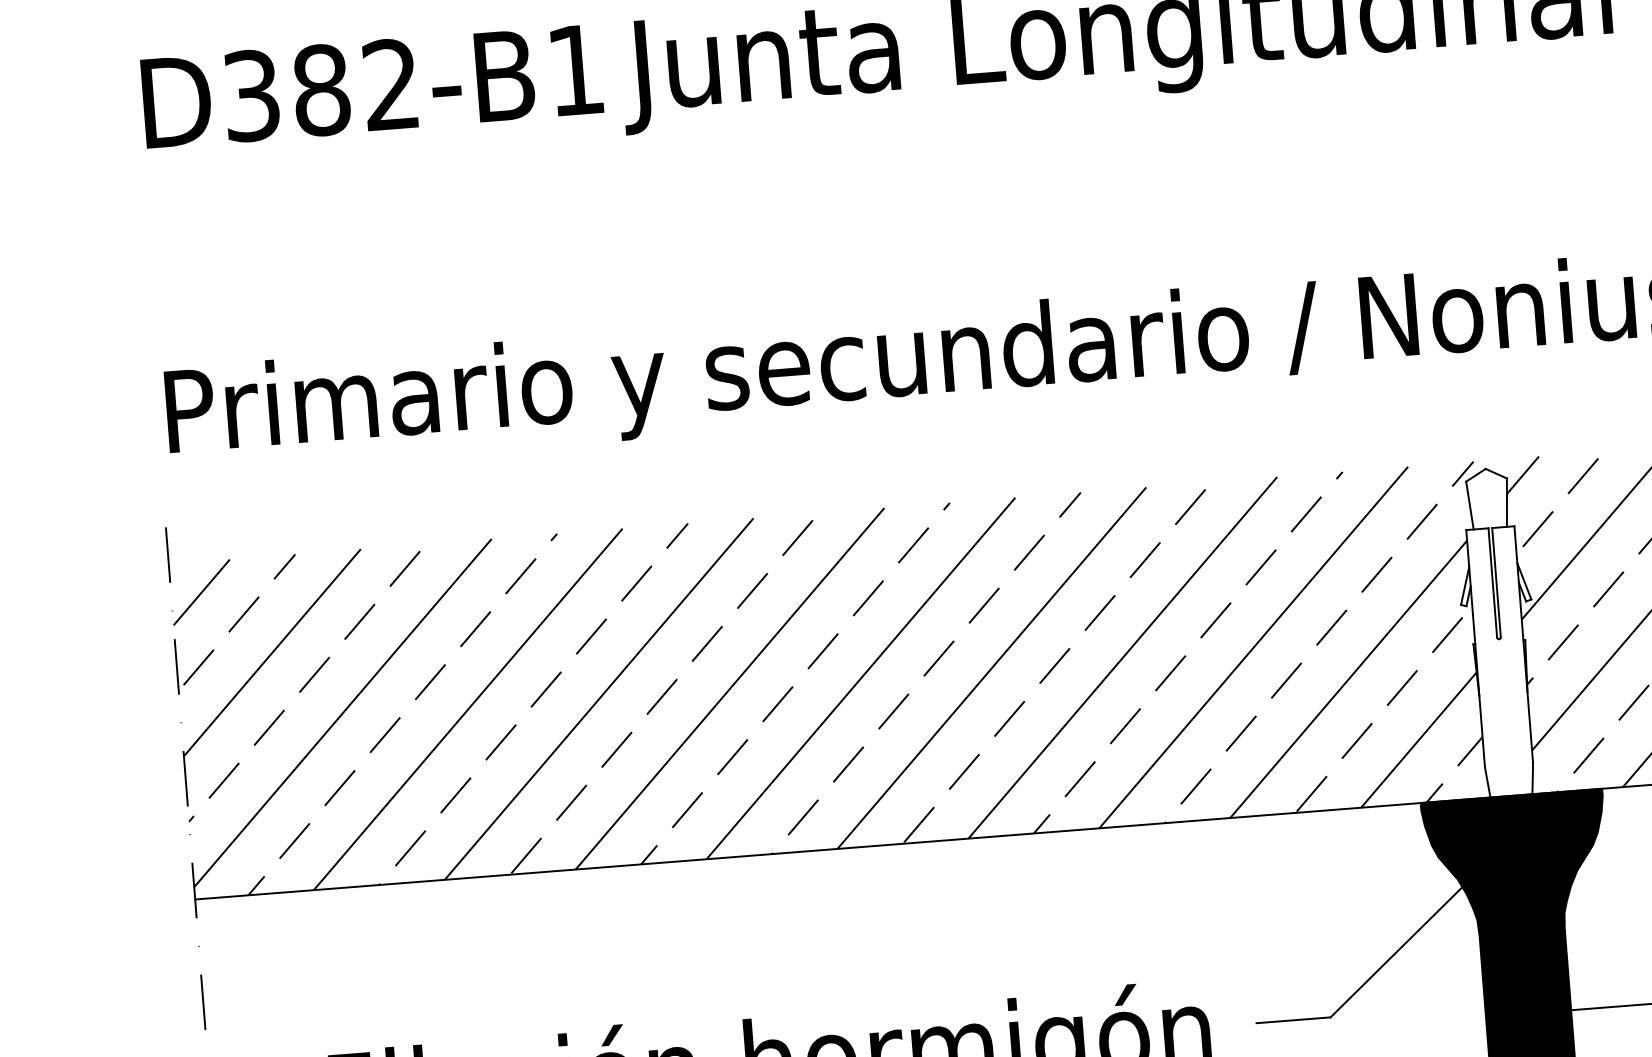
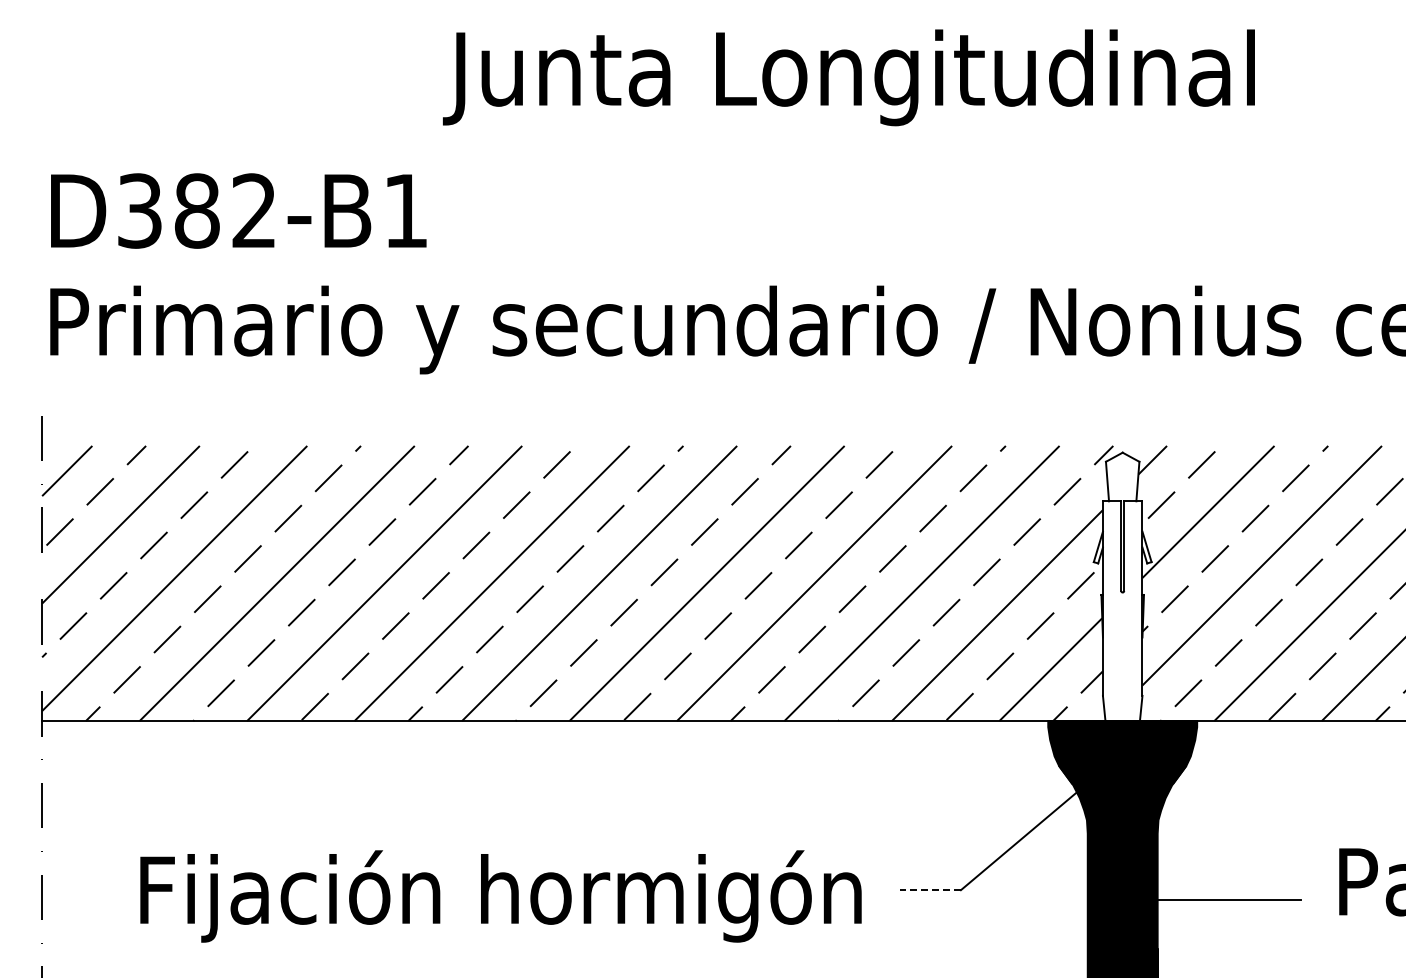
text: (371, 85) -> (238, 210), moved
line: (1293, 1020) -> (930, 890), solid -> dashed

